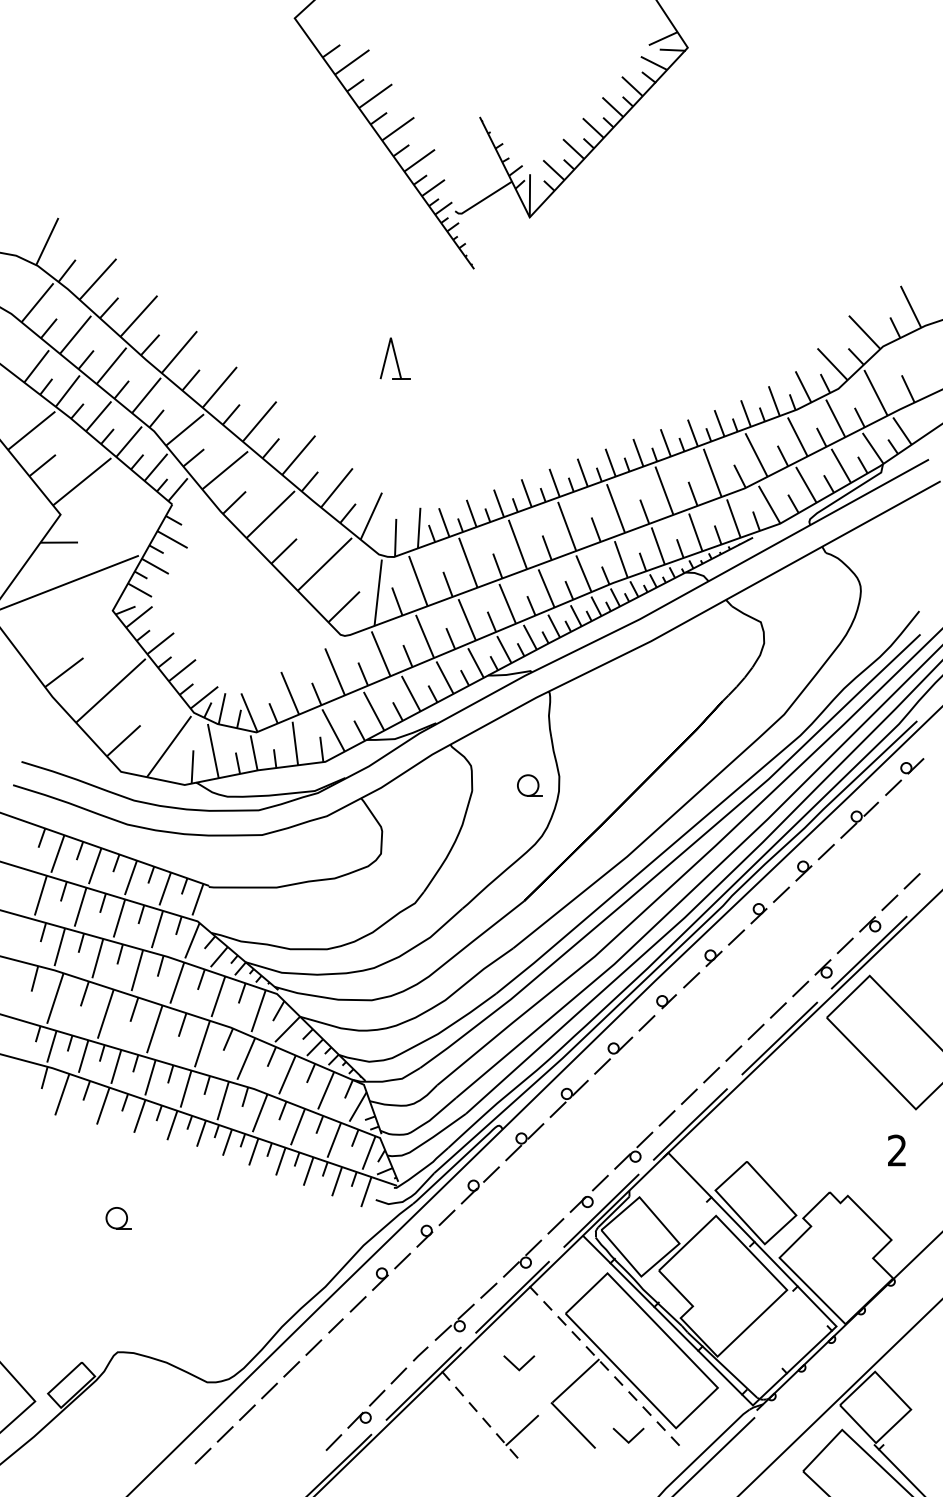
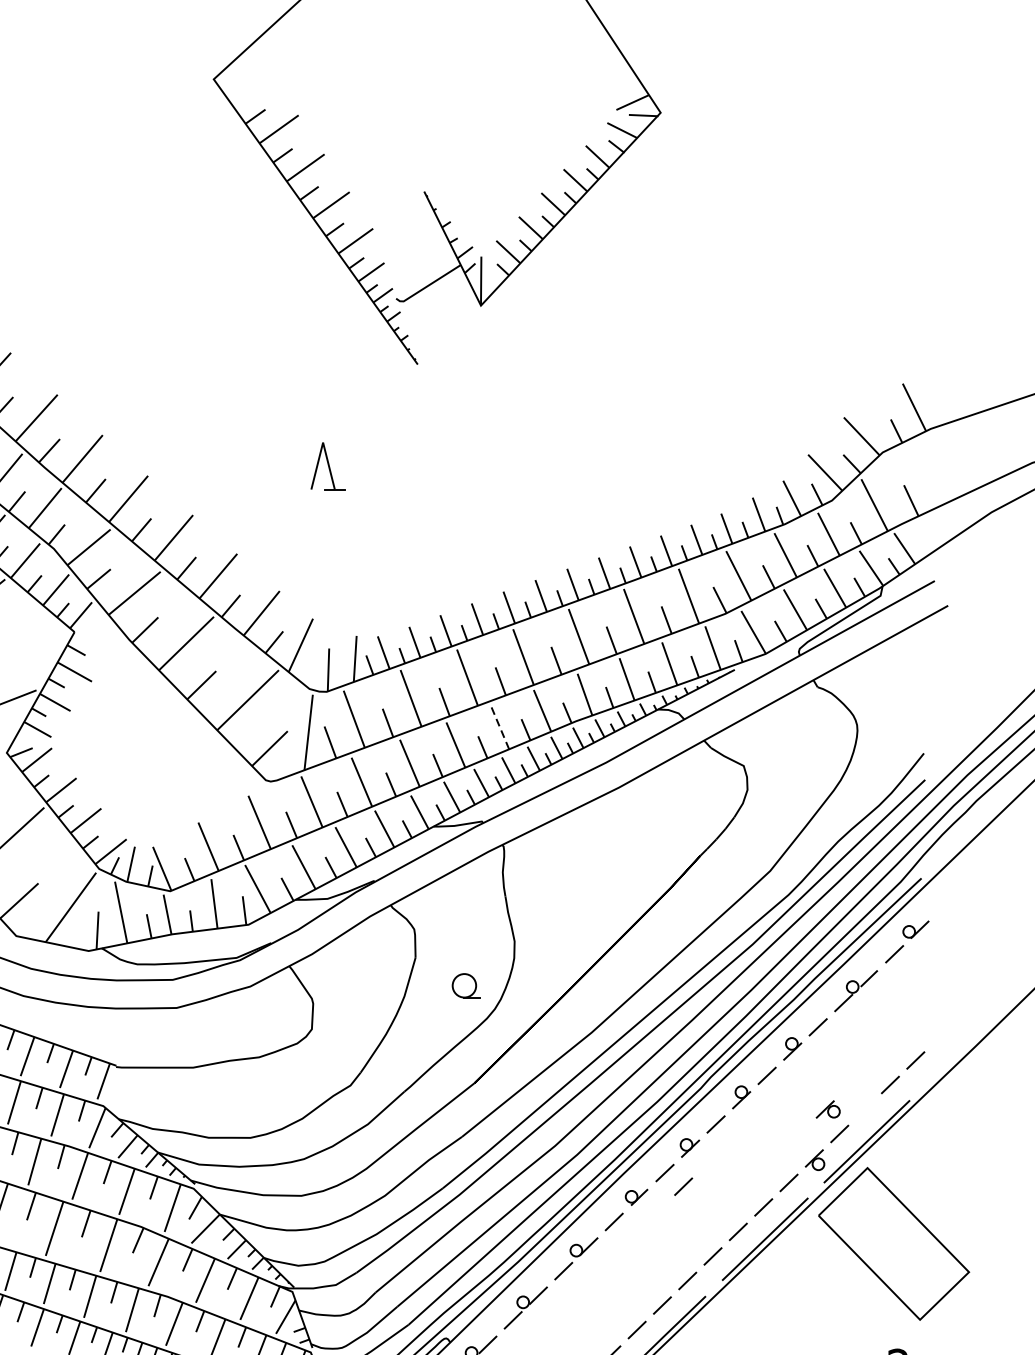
line: (546, 588) -> (500, 727), solid -> dashed
part: (529, 785) -> (465, 985), moved
part: (870, 924) -> (828, 1109), moved
line: (707, 992) -> (683, 1186), added

